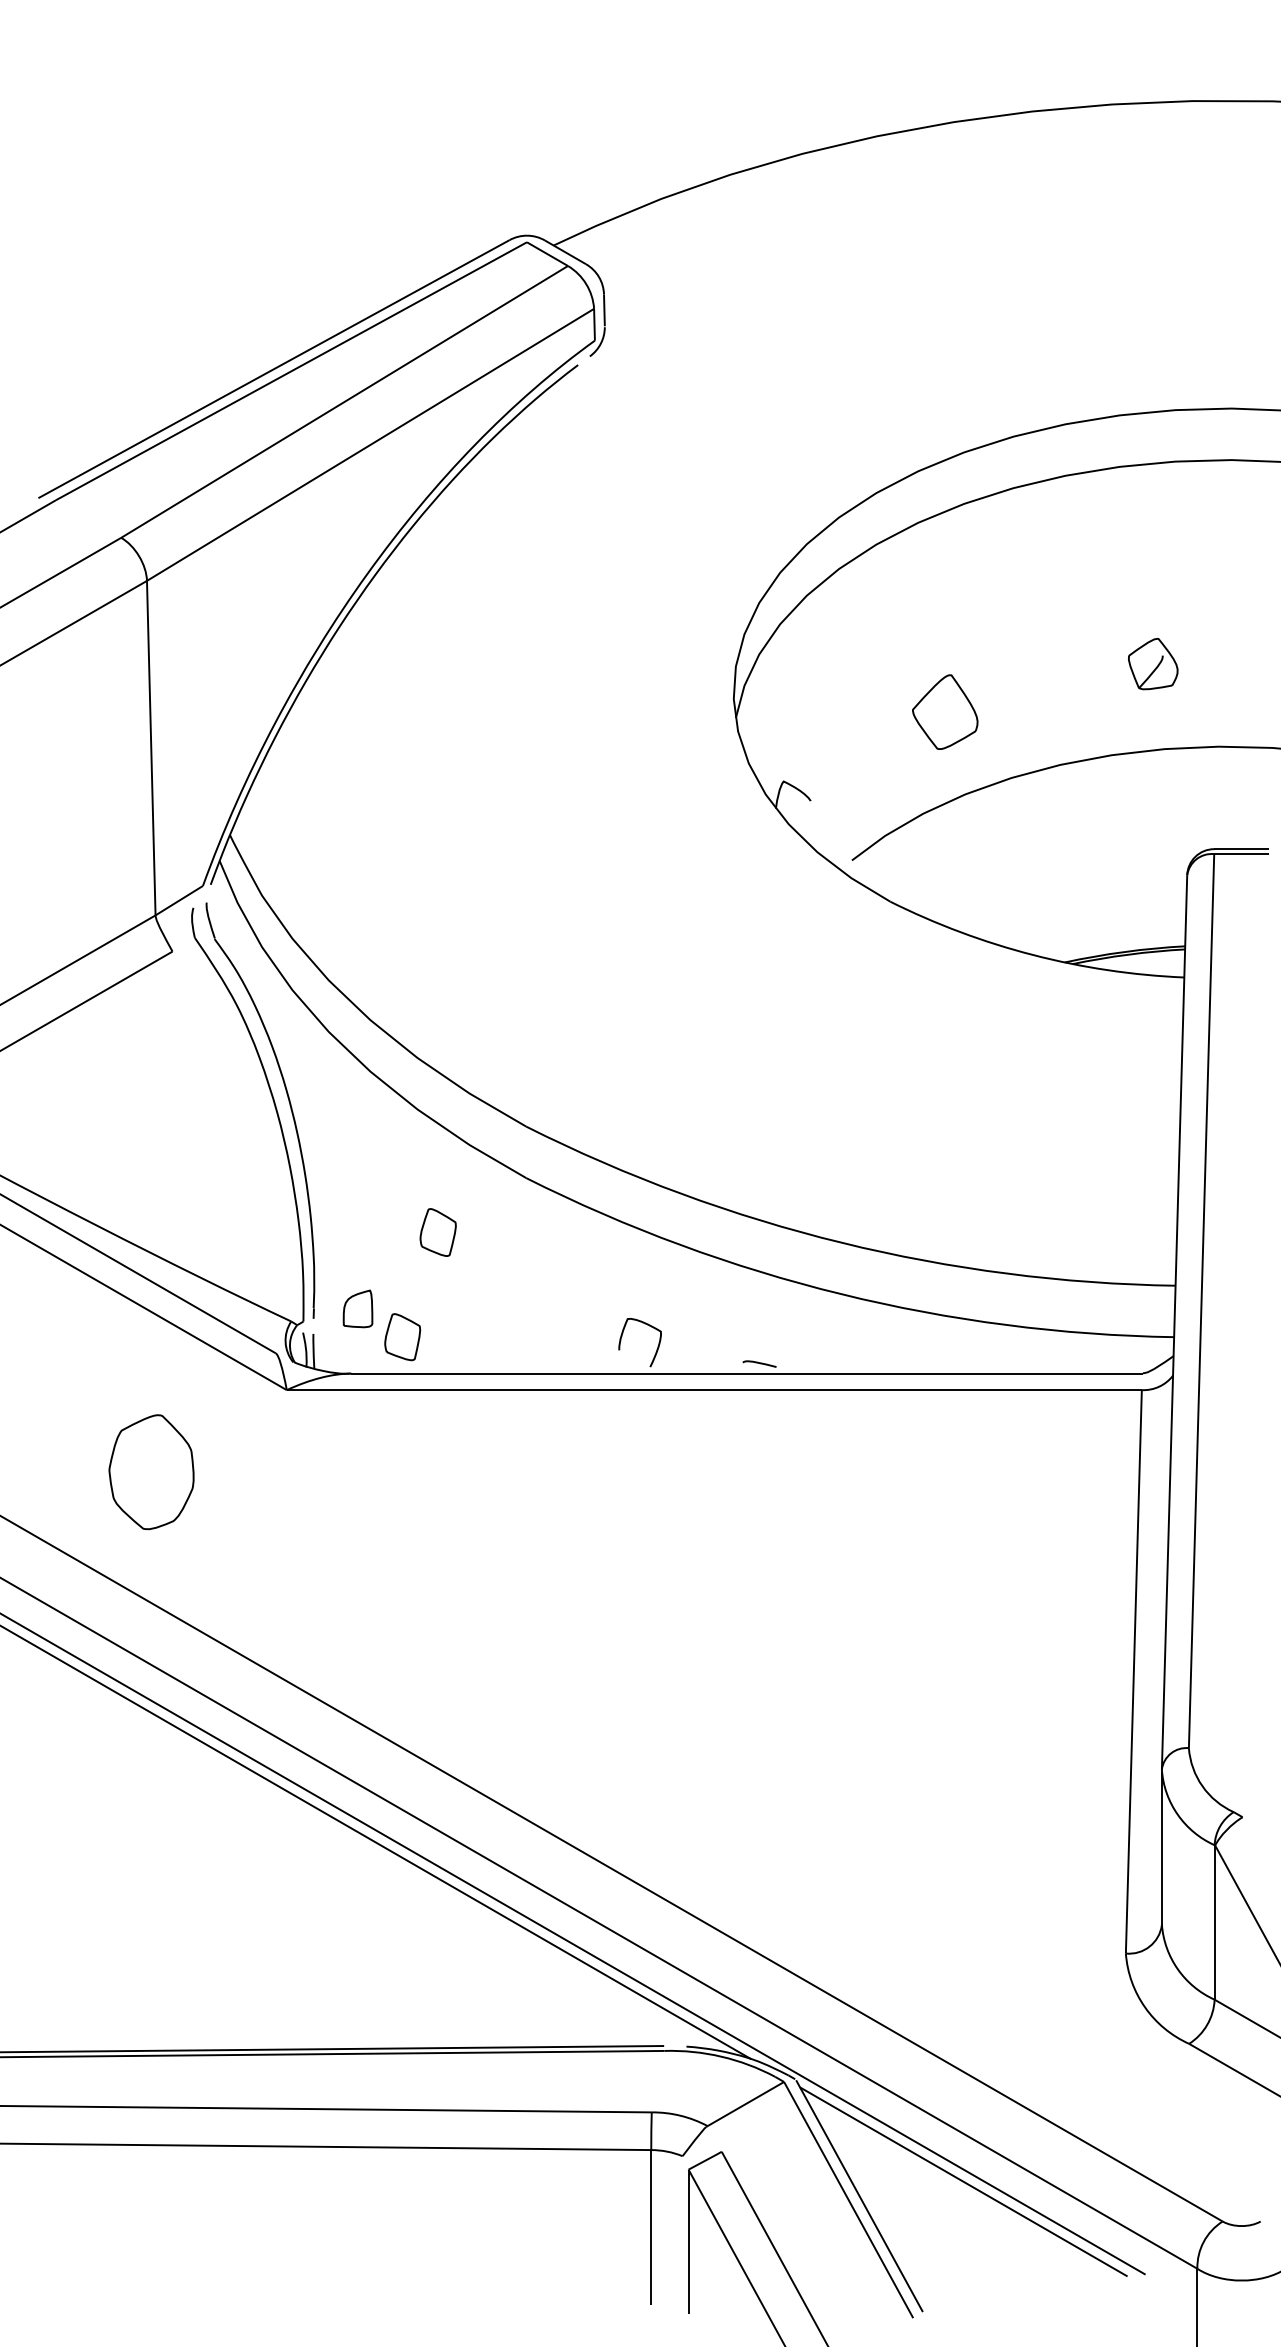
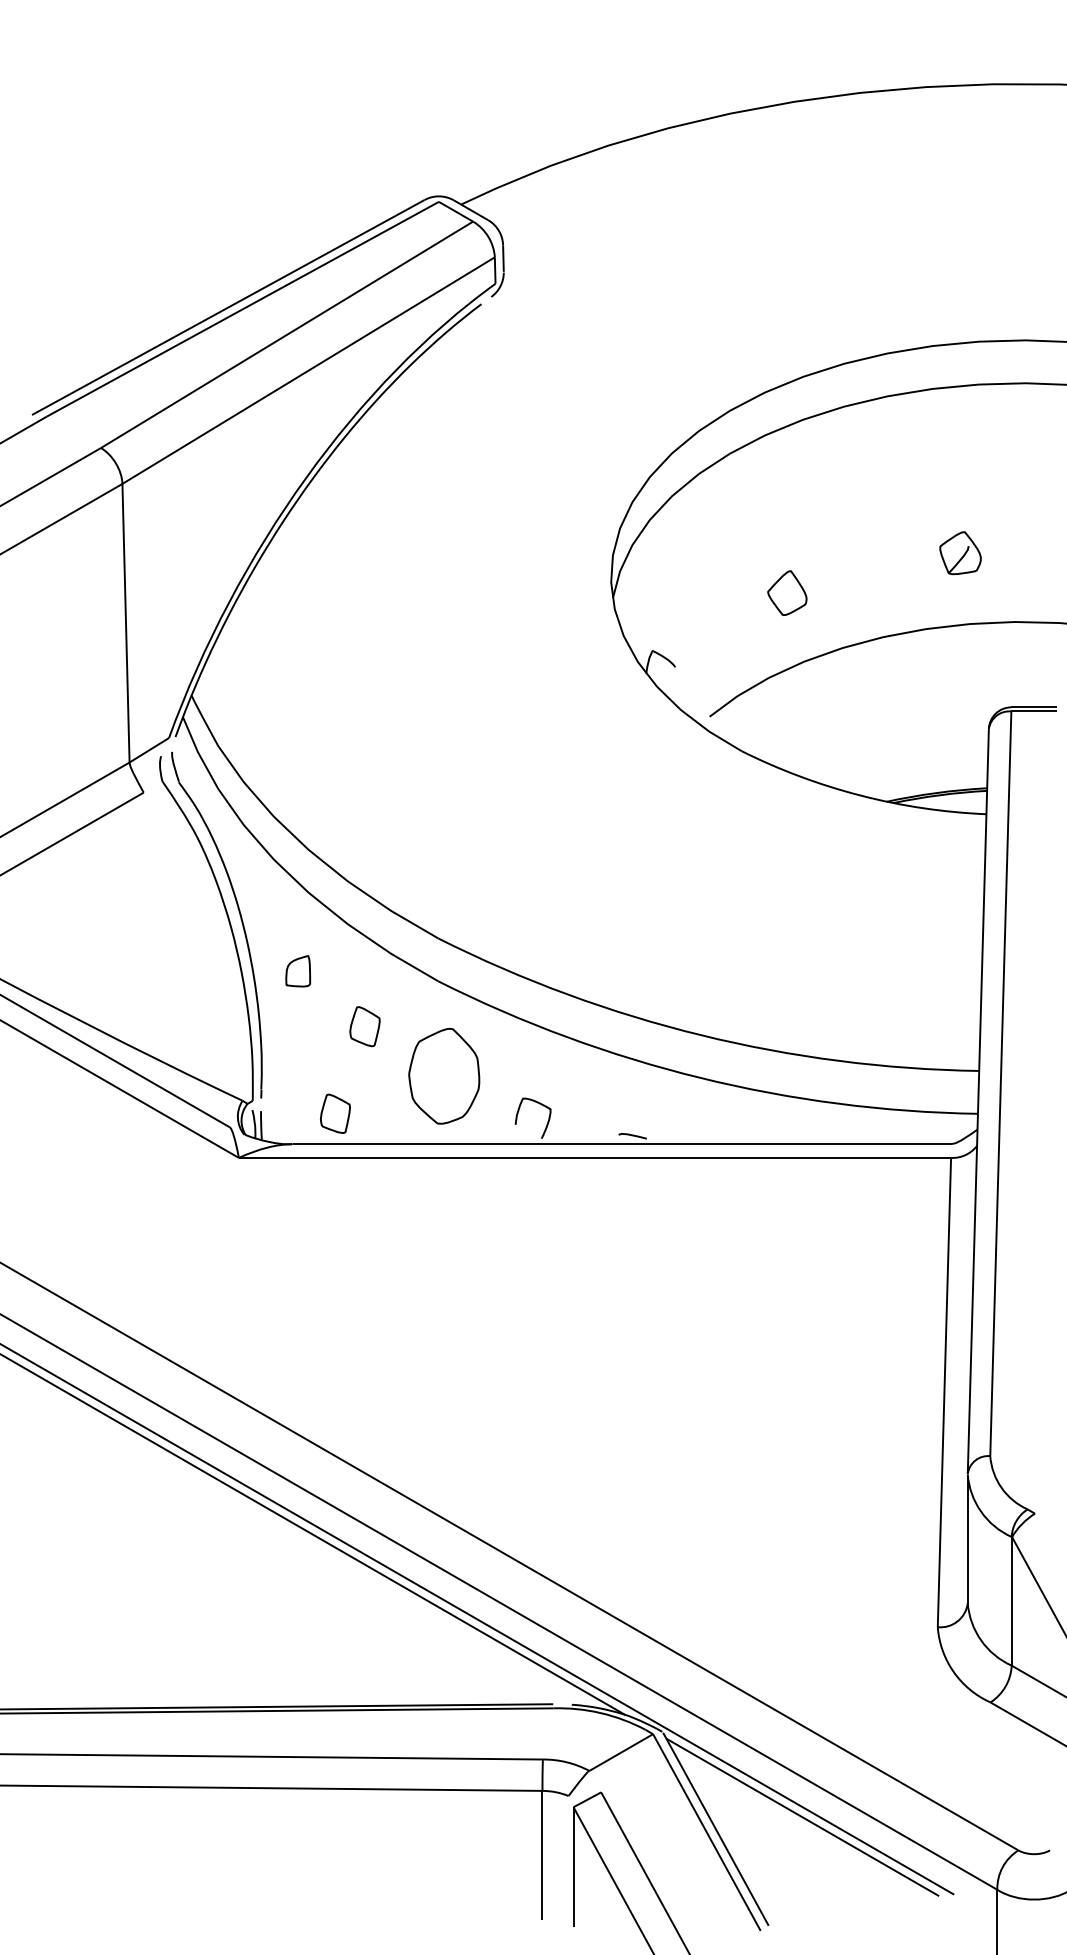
part: (945, 711) -> (787, 592), size x0.71
part: (358, 1309) -> (298, 971), moved
part: (151, 1471) -> (444, 1075), moved

